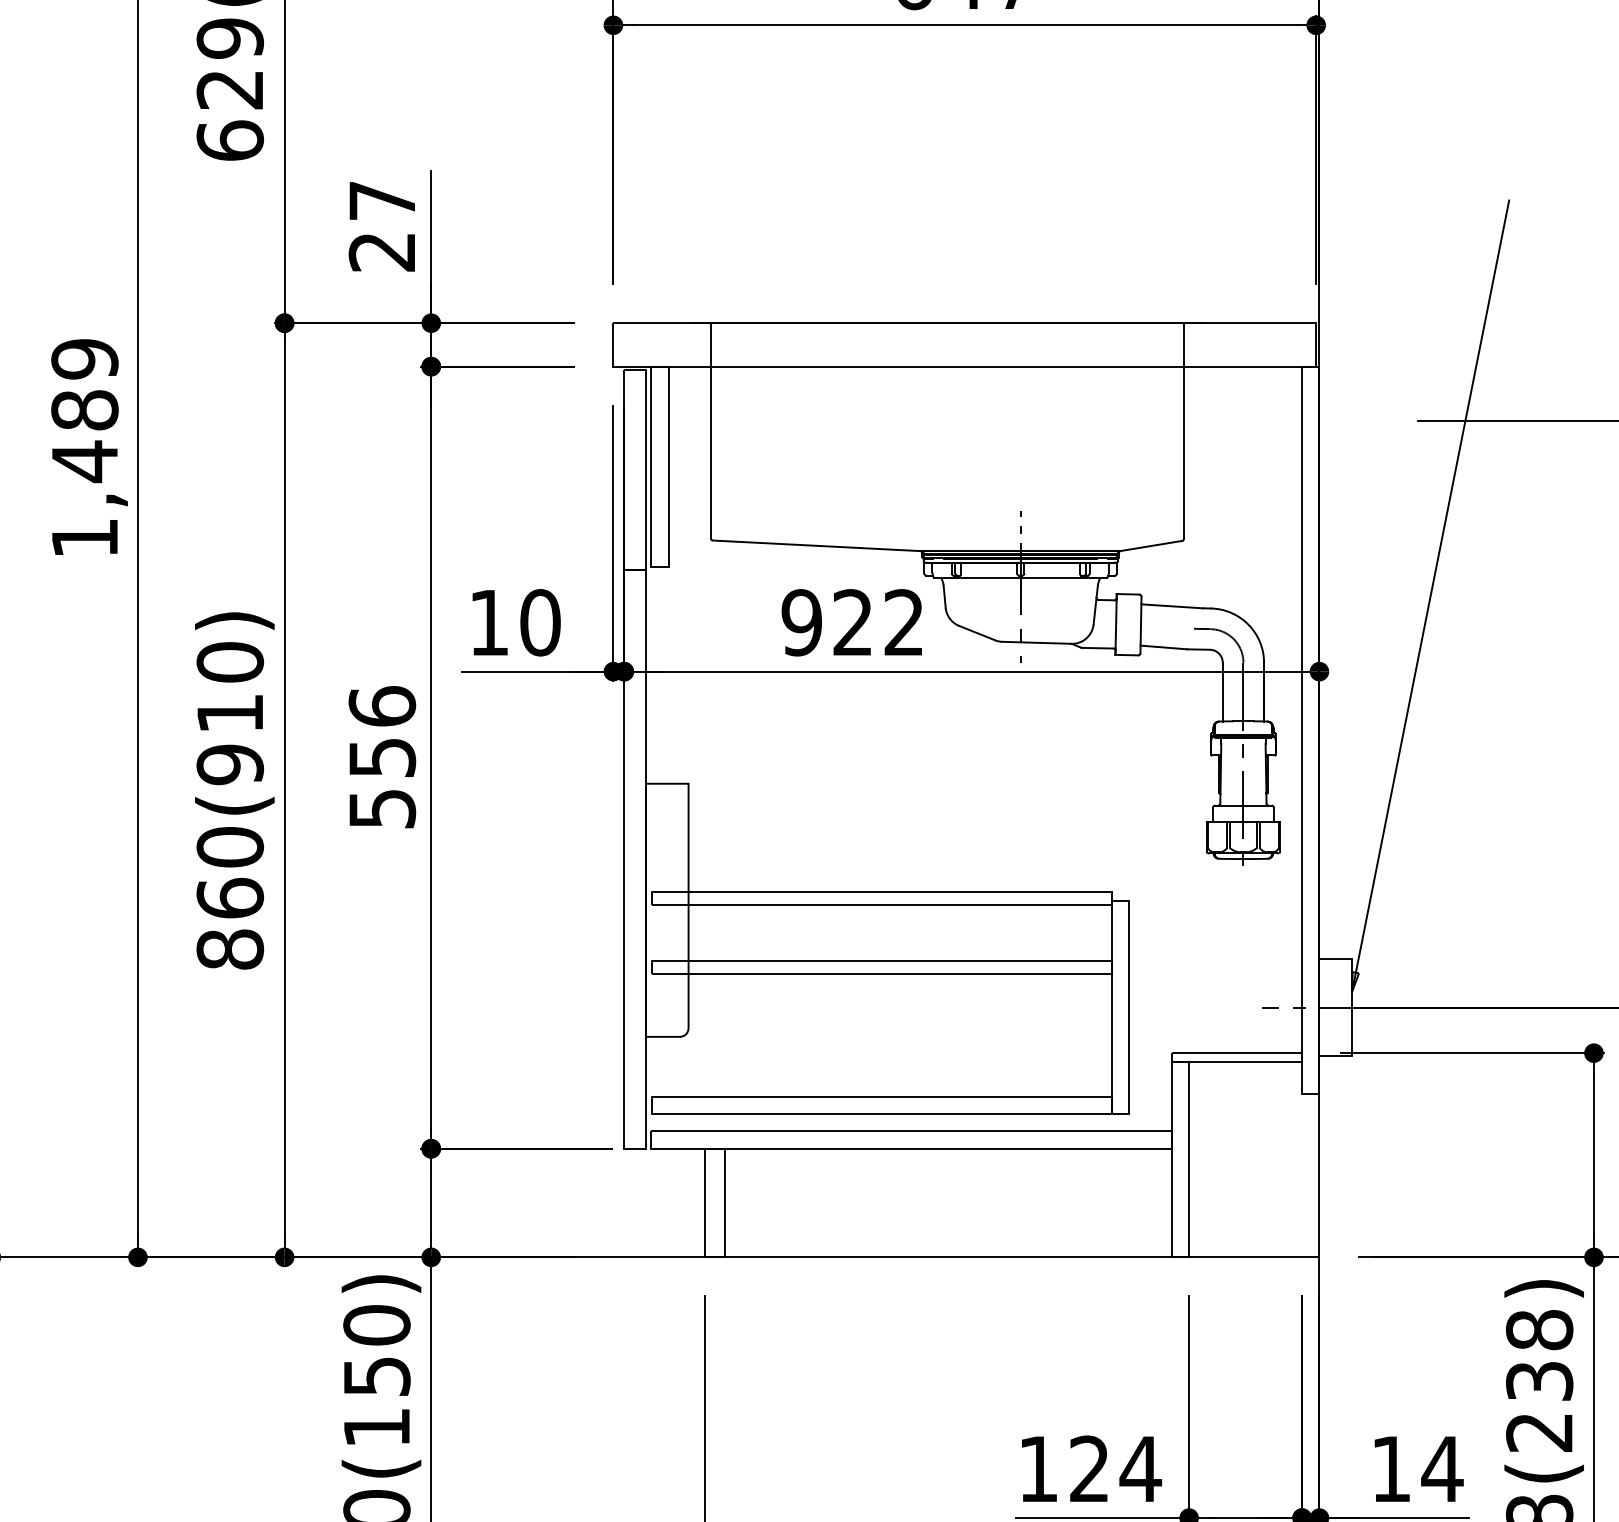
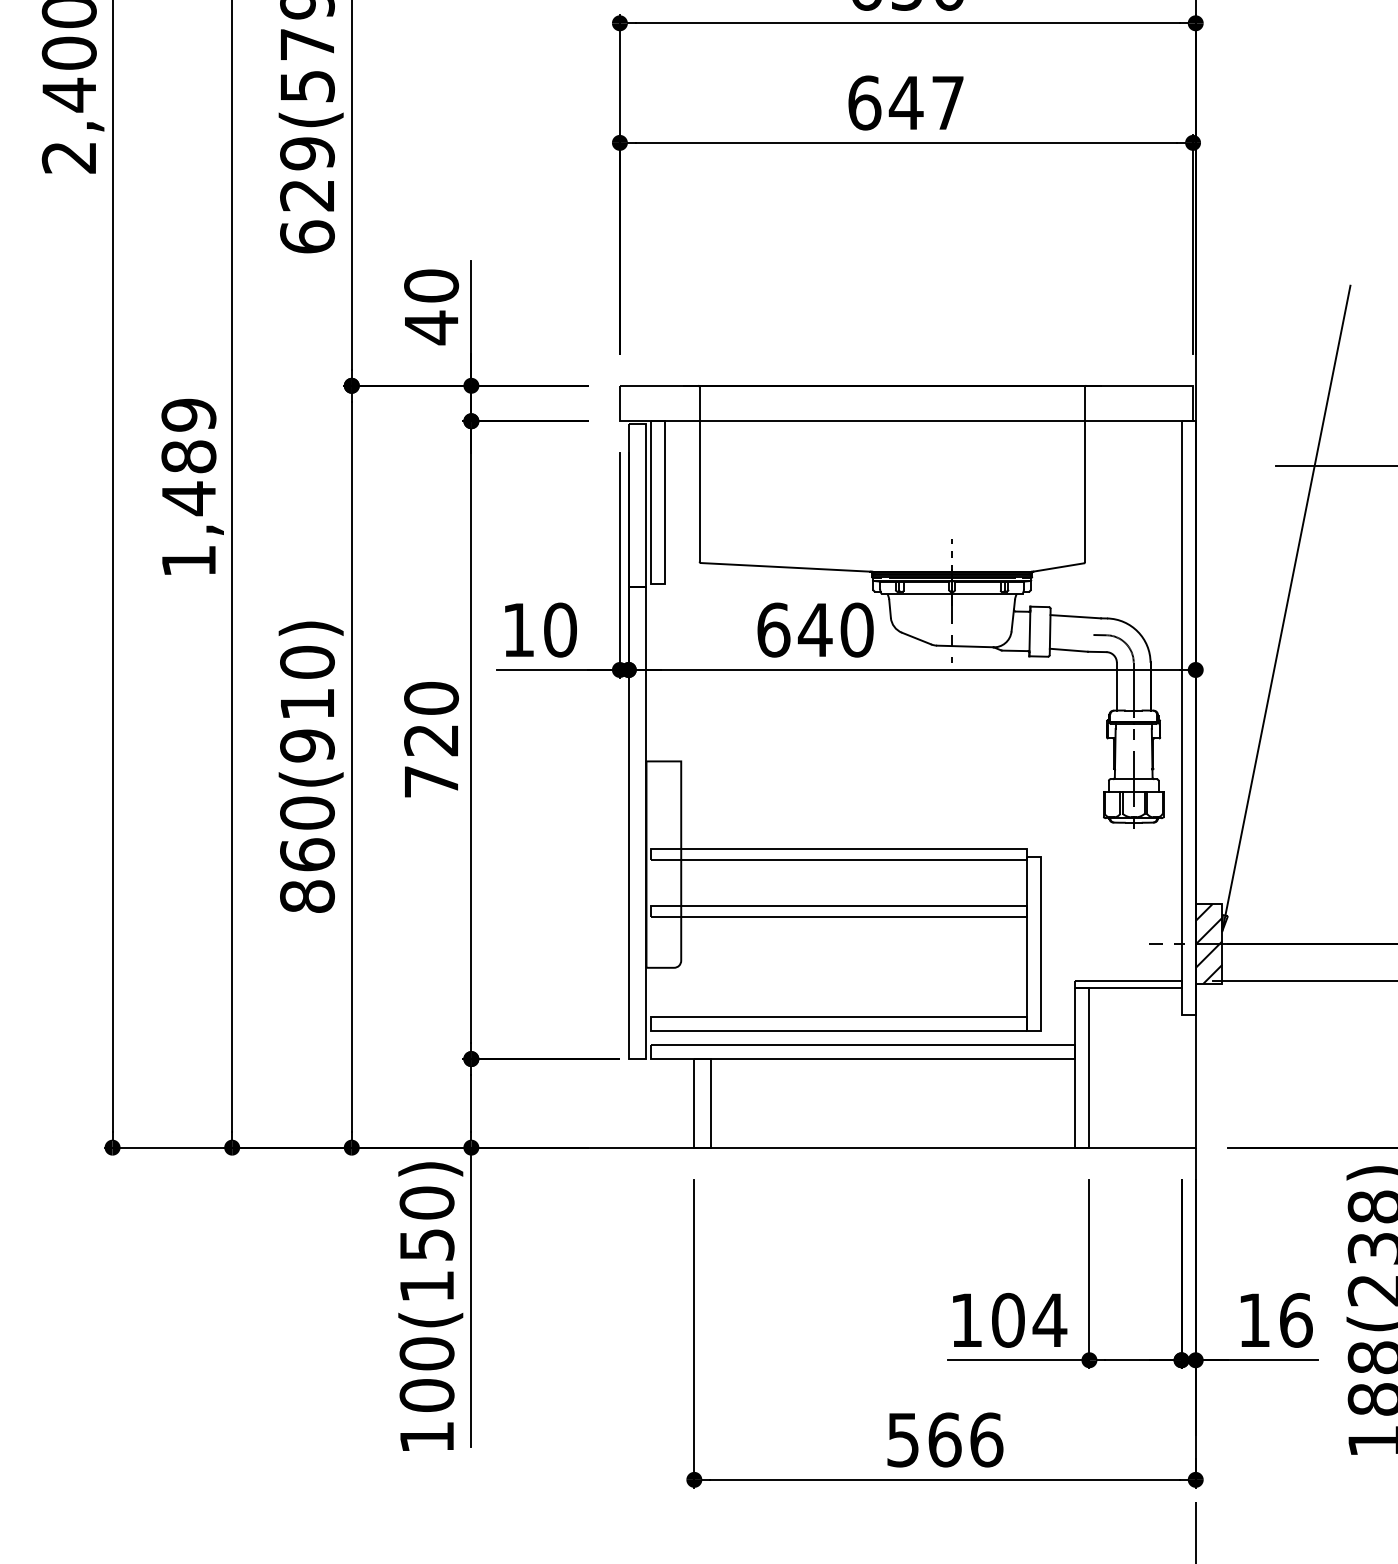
text: (382, 227) -> (431, 307), 27 -> 40
text: (853, 622) -> (815, 629), 922 -> 640
text: (382, 756) -> (431, 739), 556 -> 720
hatch: (1335, 1007) -> (1208, 943), added
text: (1089, 1468) -> (1008, 1319), 124 -> 104
text: (1441, 1468) -> (1295, 1319), 14 -> 16

